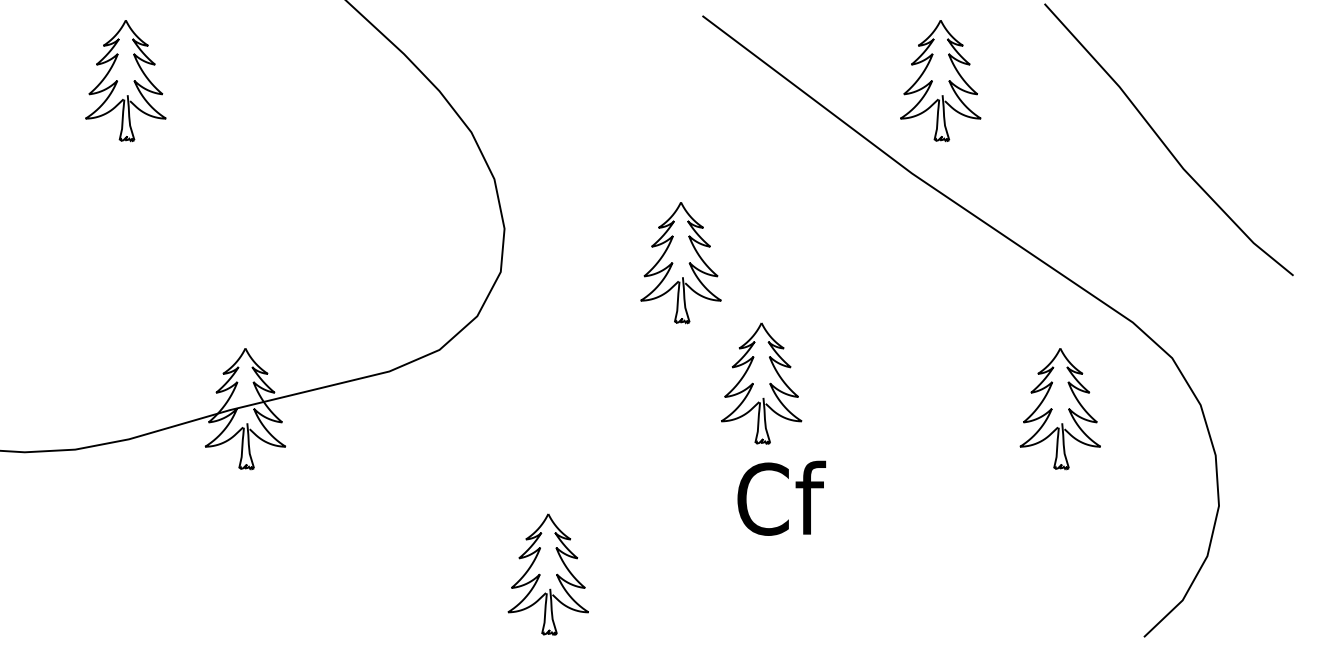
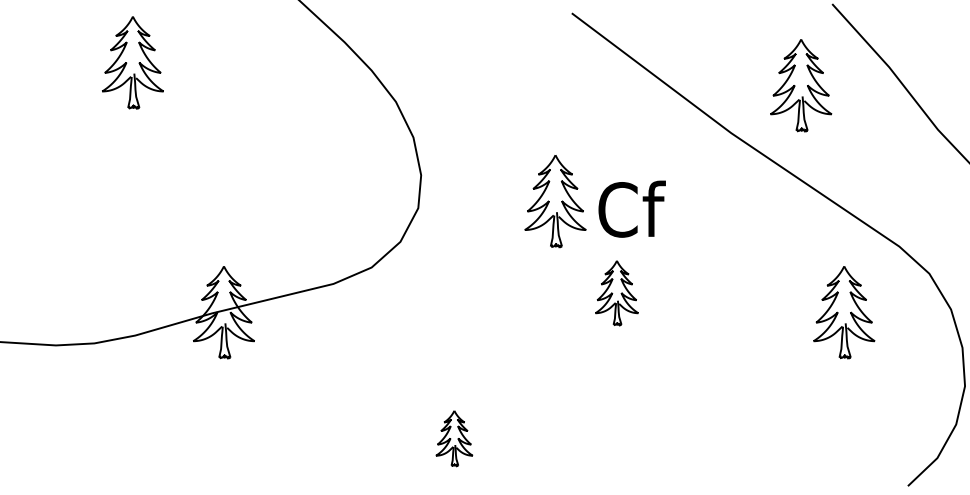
part: (940, 81) -> (800, 86), moved
part: (761, 383) -> (616, 293), size x0.7
text: (781, 497) -> (631, 208), moved
part: (547, 574) -> (453, 438), size x0.6

